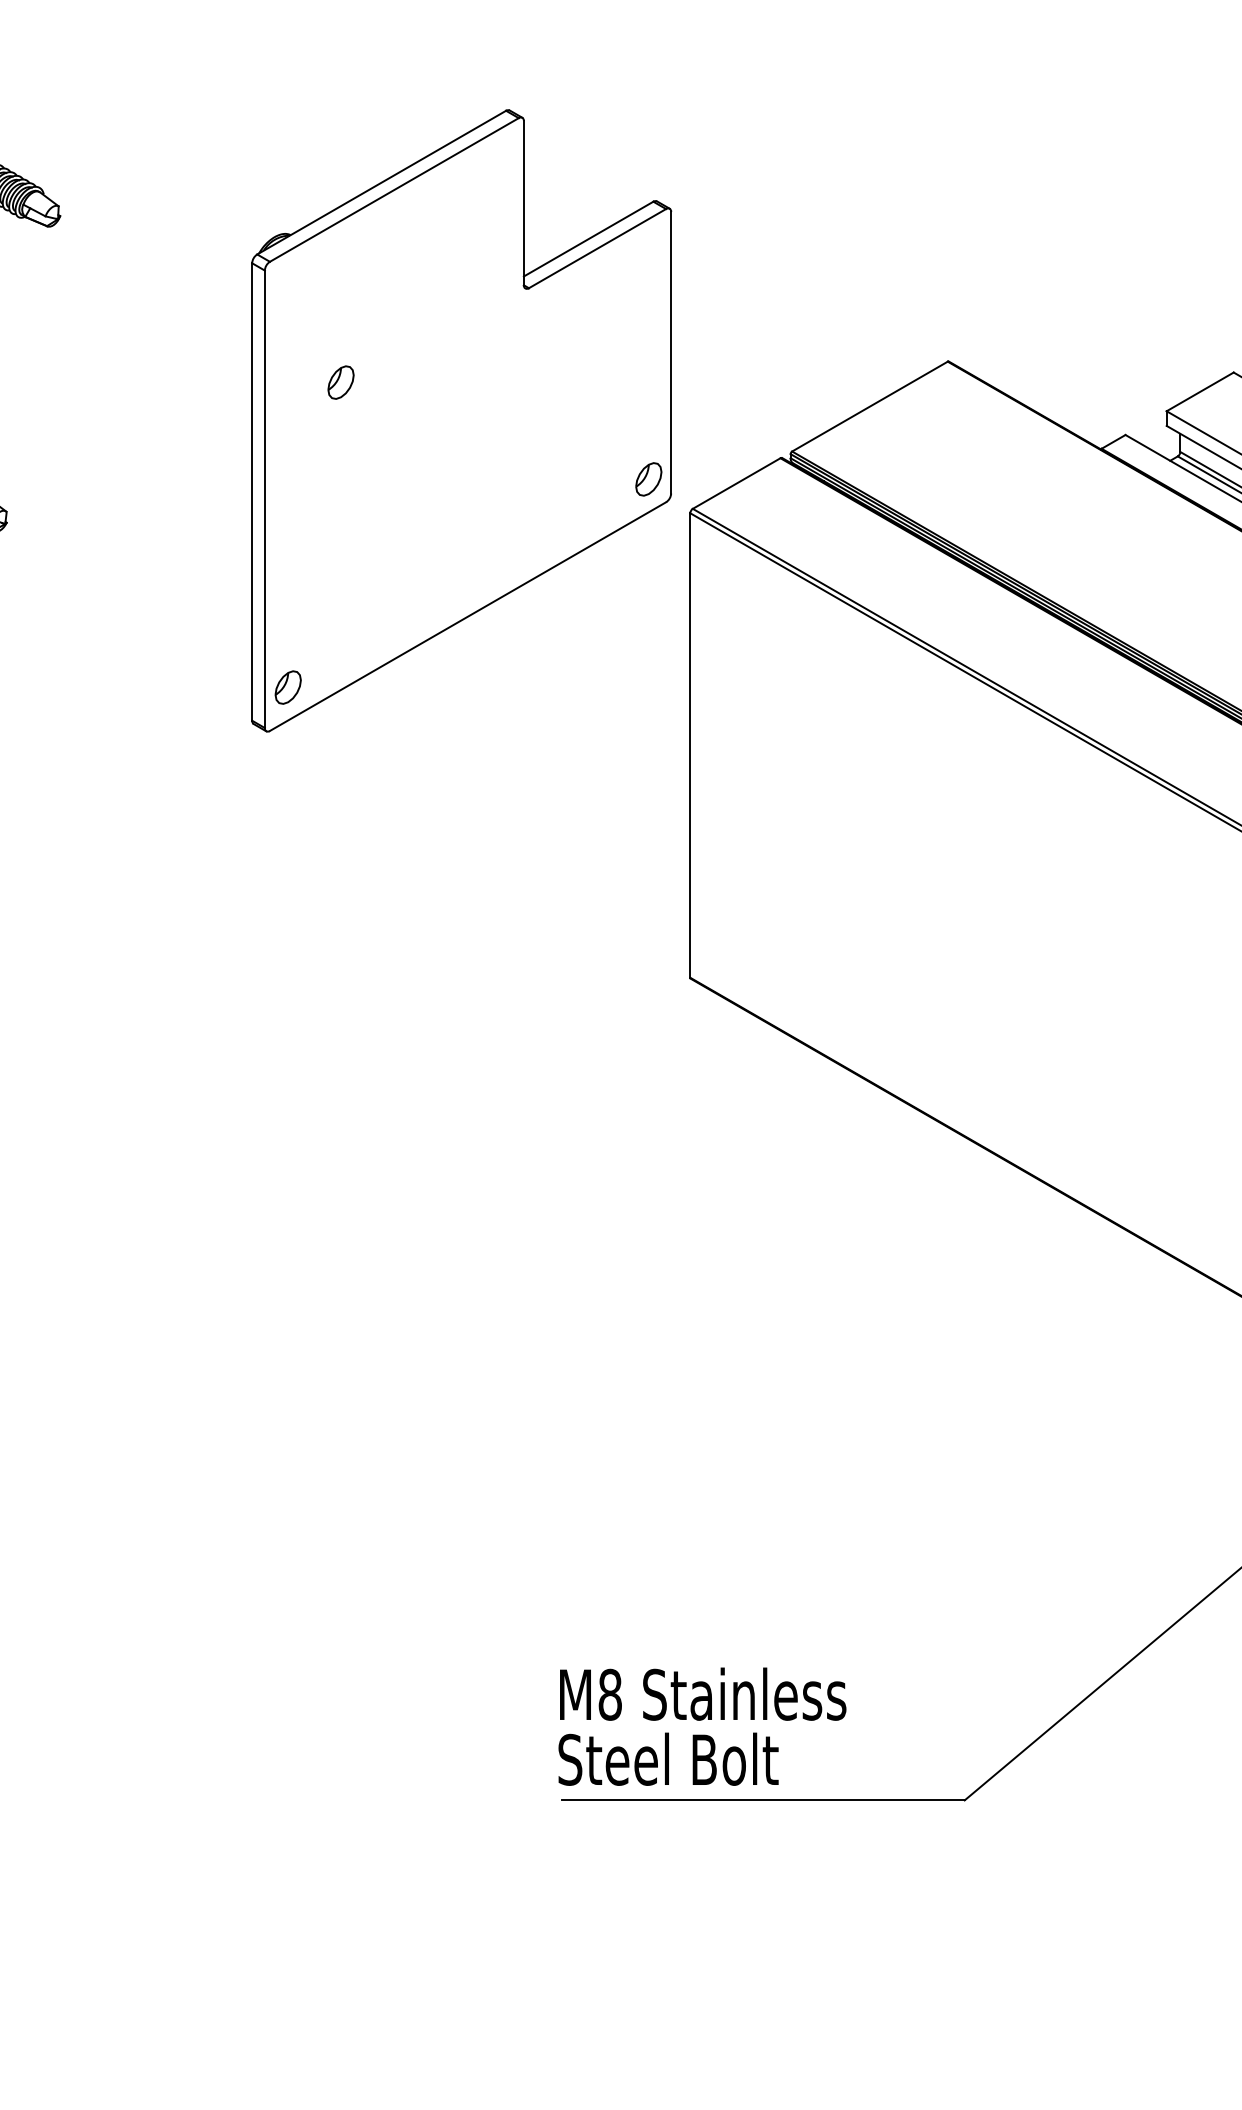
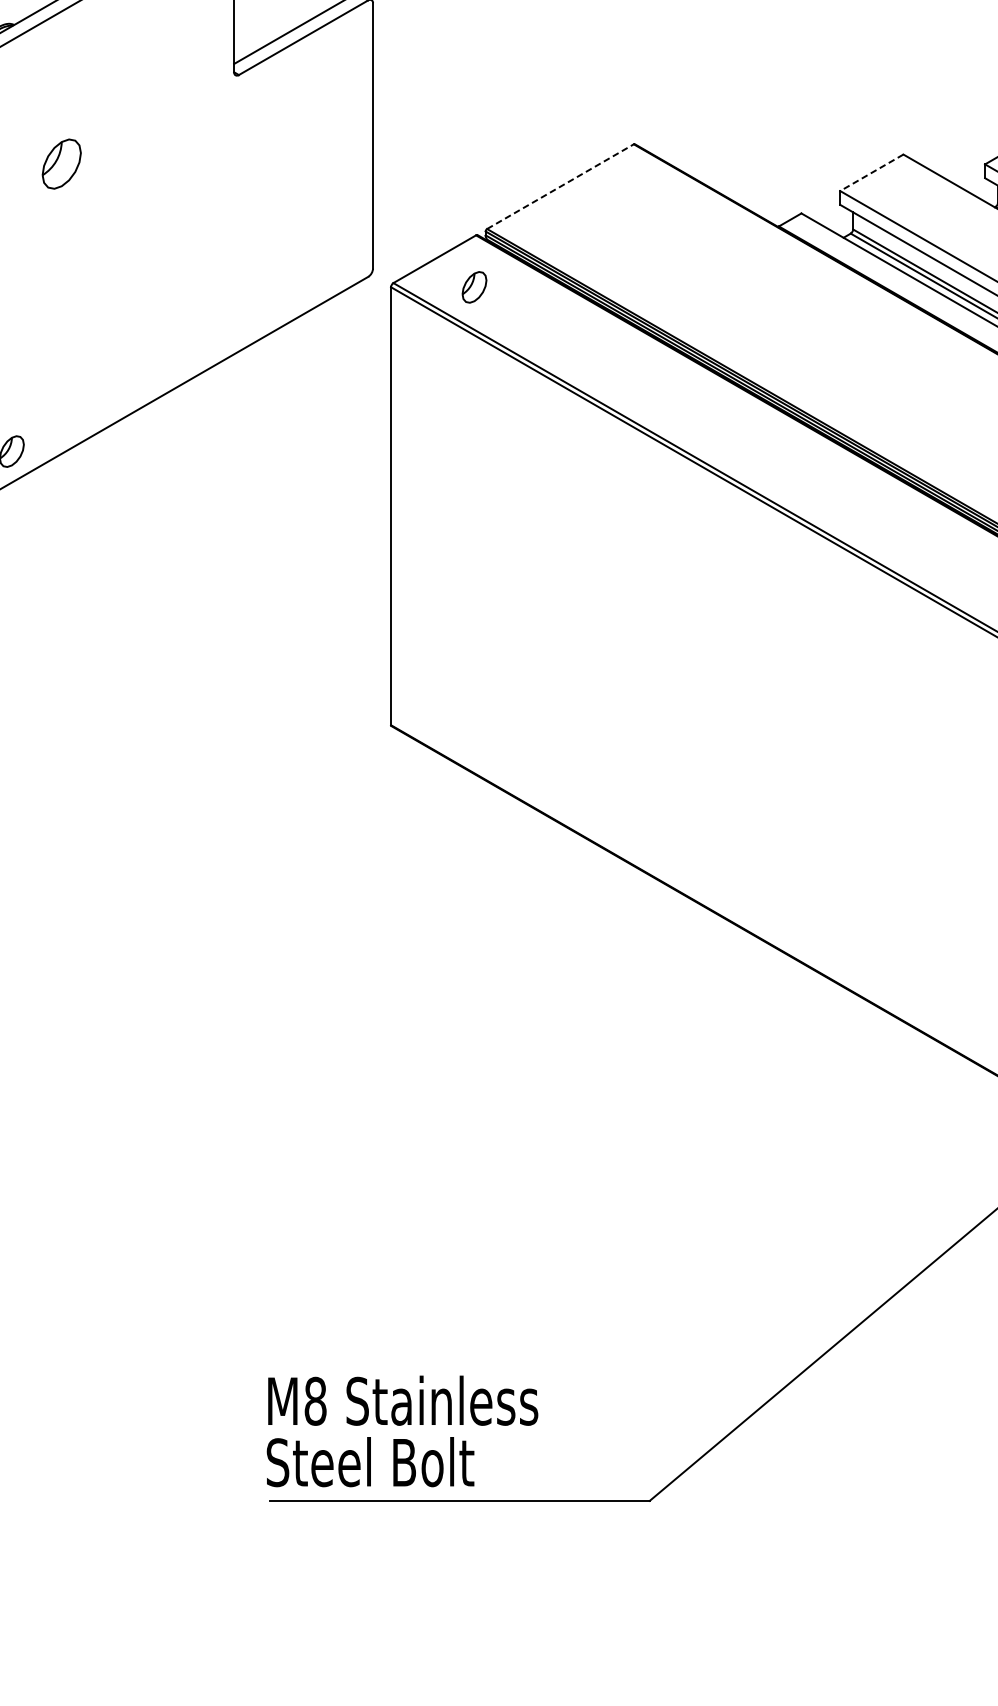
part: (340, 382) -> (61, 163), size x1.6
line: (1200, 391) -> (872, 172), solid -> dashed
line: (869, 406) -> (560, 186), solid -> dashed
part: (648, 479) -> (474, 287), moved

